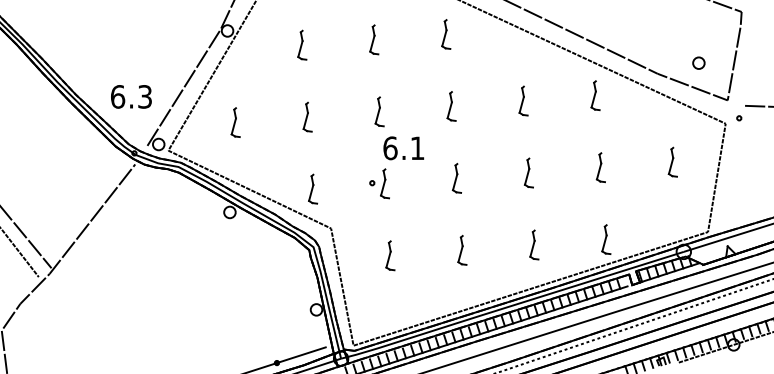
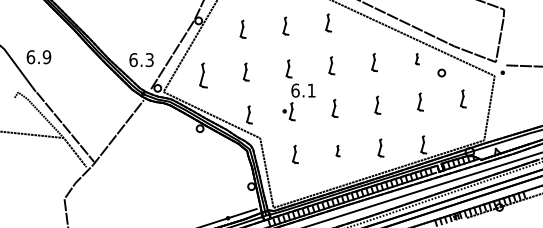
part: (698, 62) -> (441, 72), moved
part: (595, 94) -> (417, 58), size x0.6
part: (235, 121) -> (203, 74), size x1.4
part: (461, 249) -> (337, 150), size x0.6

